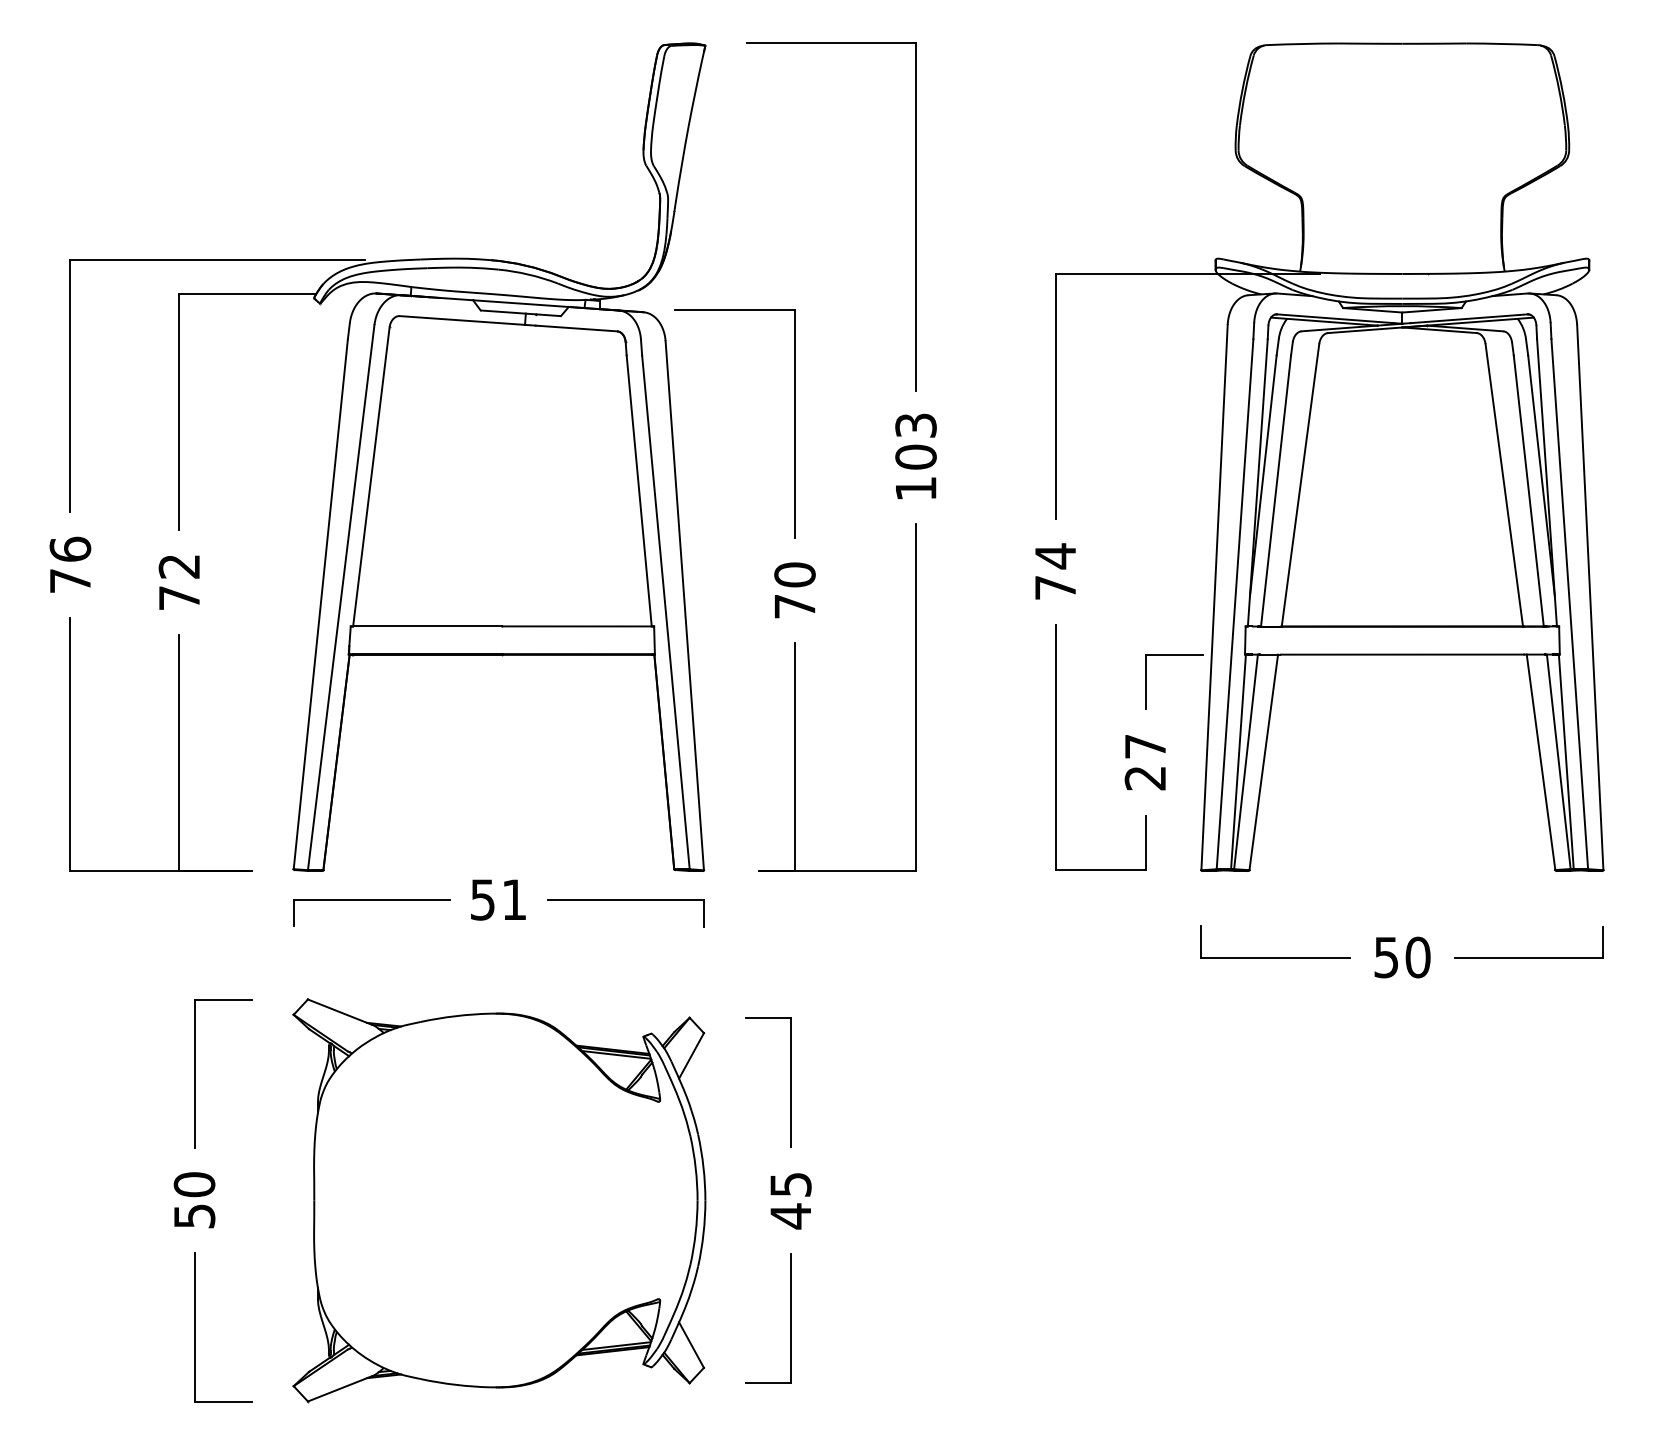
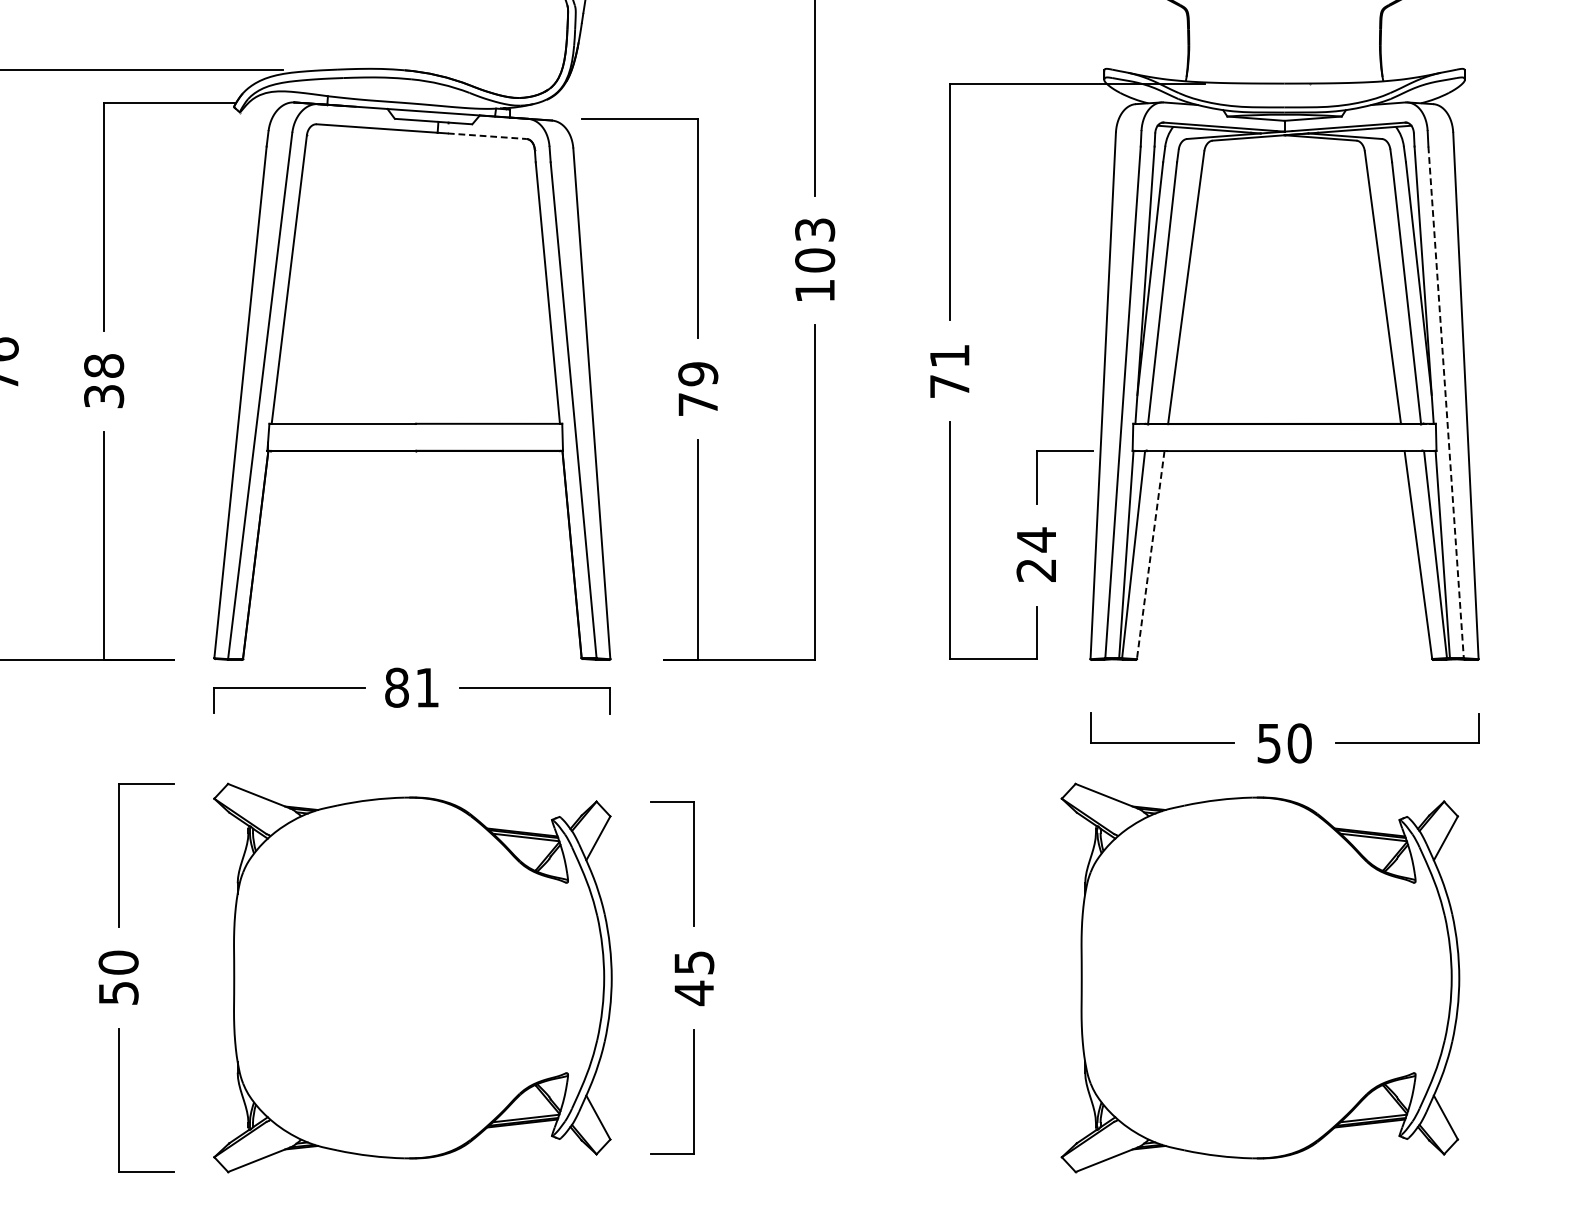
line: (576, 328) -> (487, 136), solid -> dashed
text: (1055, 556) -> (949, 356), 74 -> 71
text: (794, 574) -> (697, 373), 70 -> 79
text: (179, 582) -> (104, 381), 72 -> 38
line: (1569, 604) -> (1445, 402), solid -> dashed
text: (1145, 746) -> (1036, 539), 27 -> 24
line: (1263, 762) -> (1150, 555), solid -> dashed
text: (482, 899) -> (396, 687), 51 -> 81
part: (1377, 1200) -> (1260, 977), added

